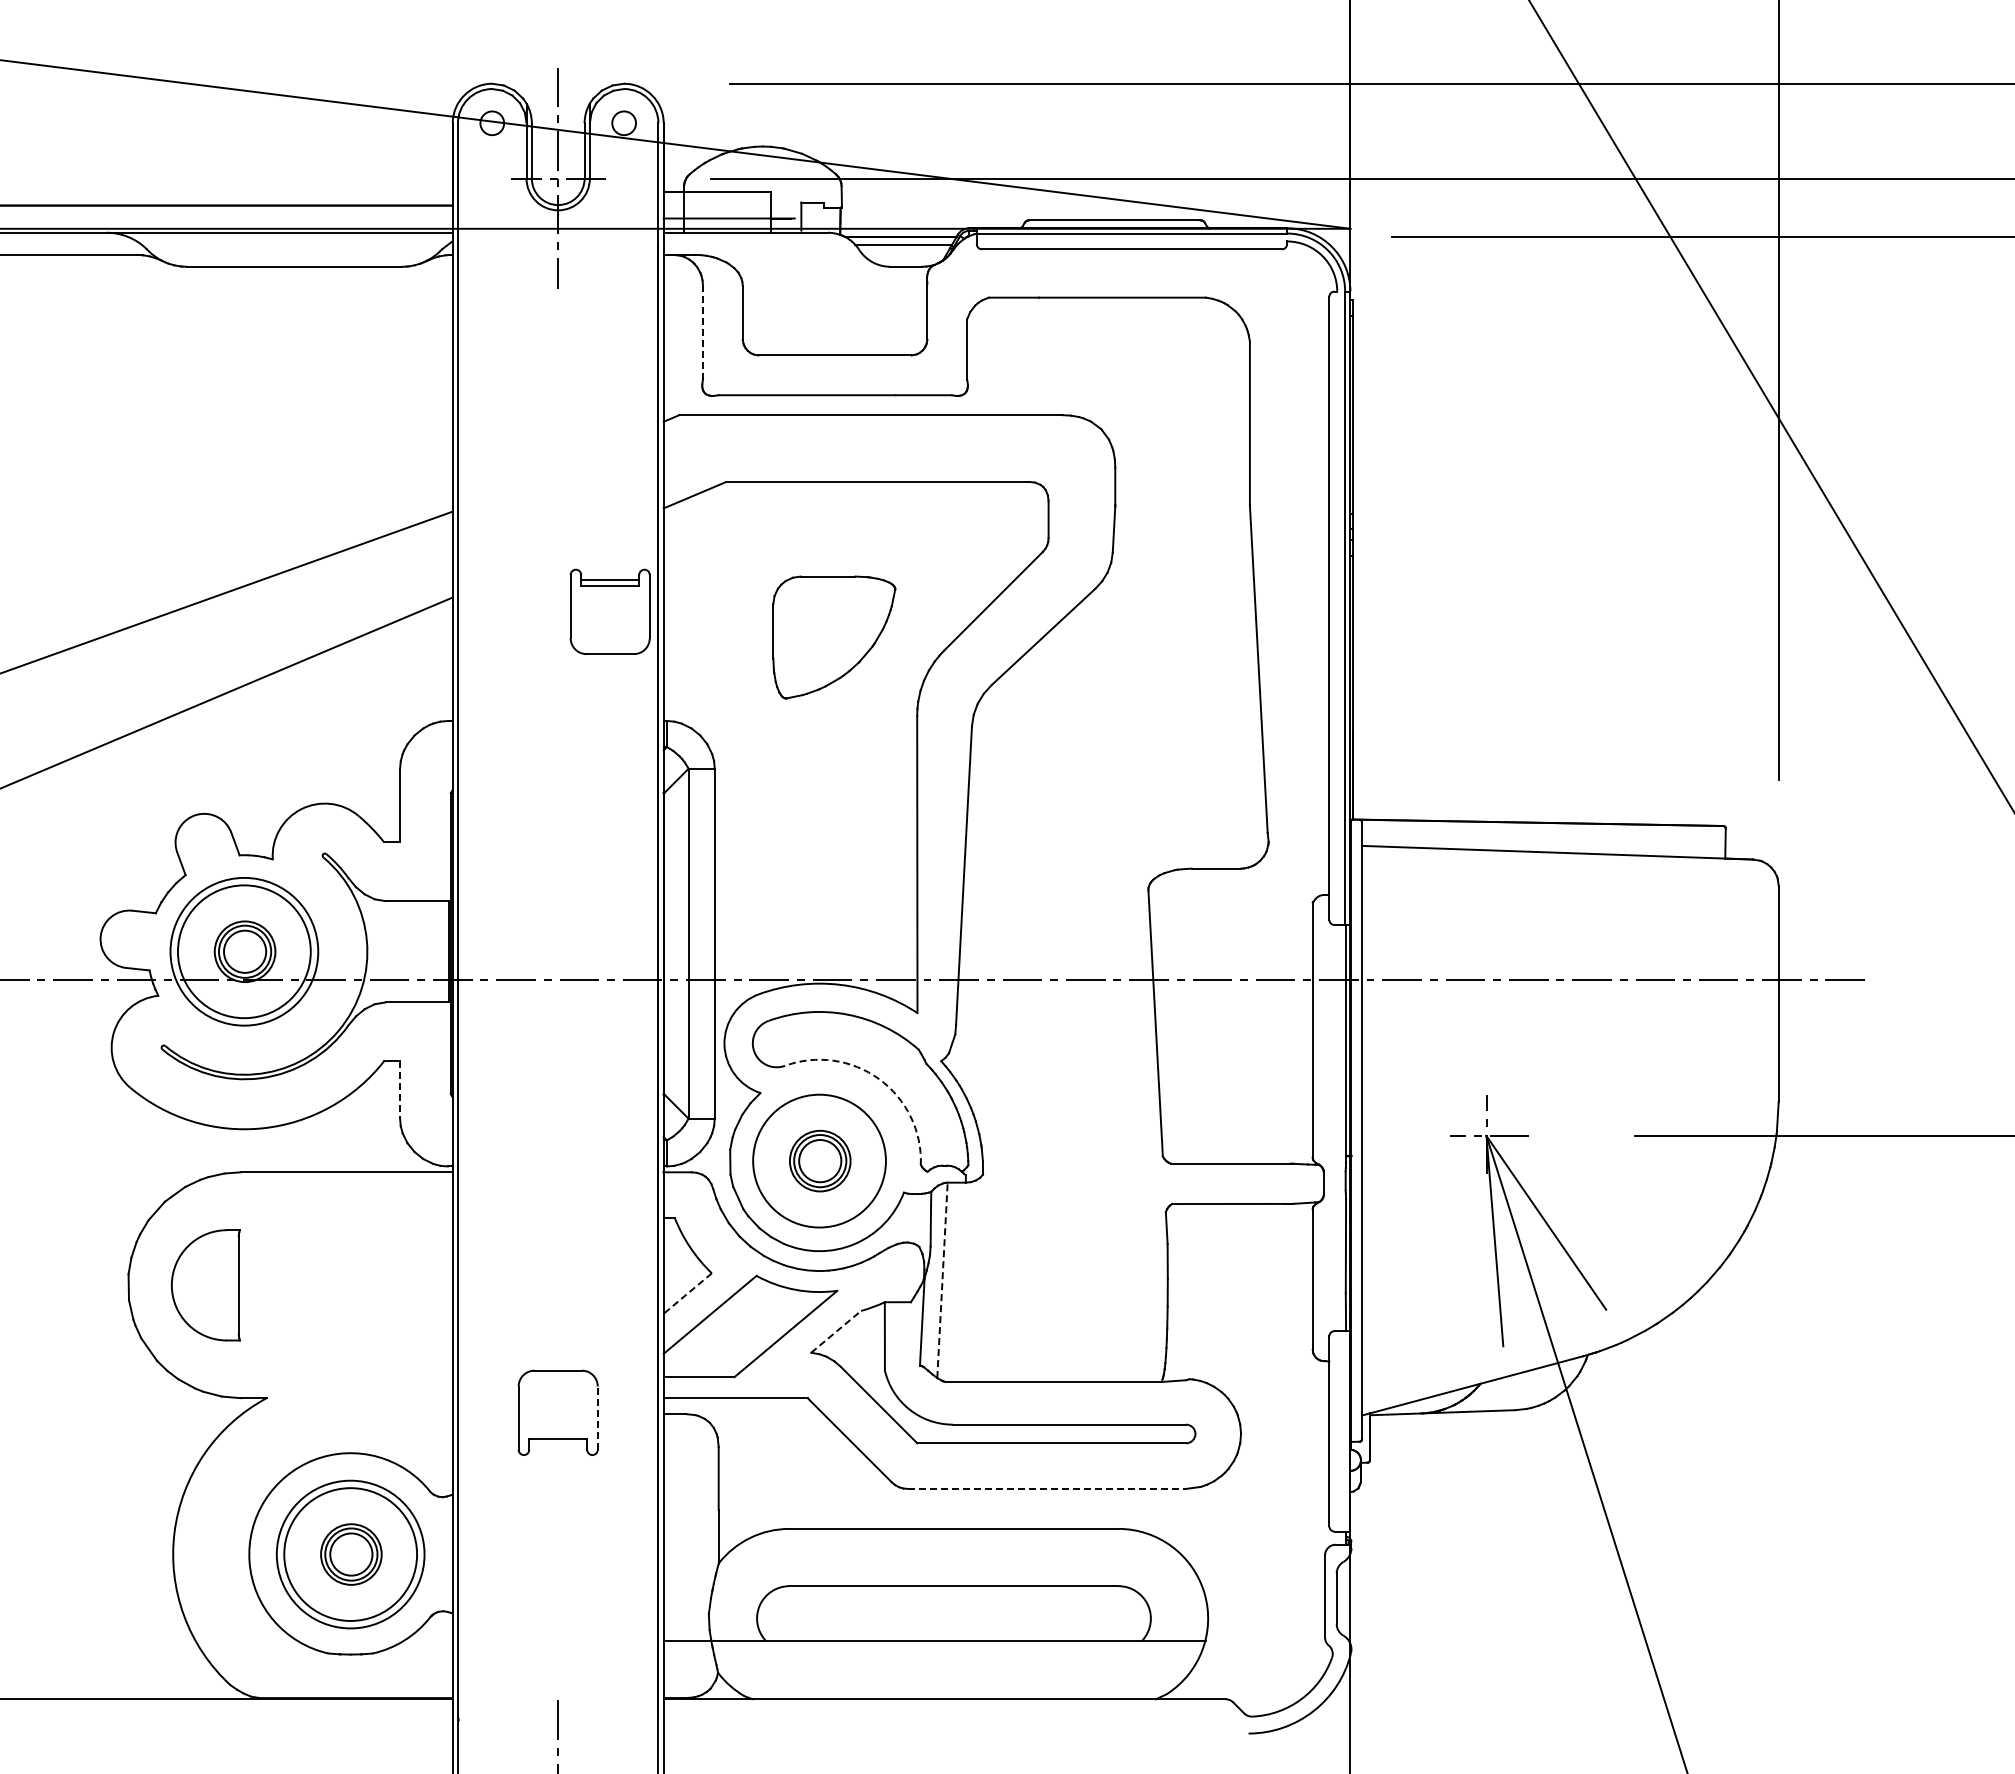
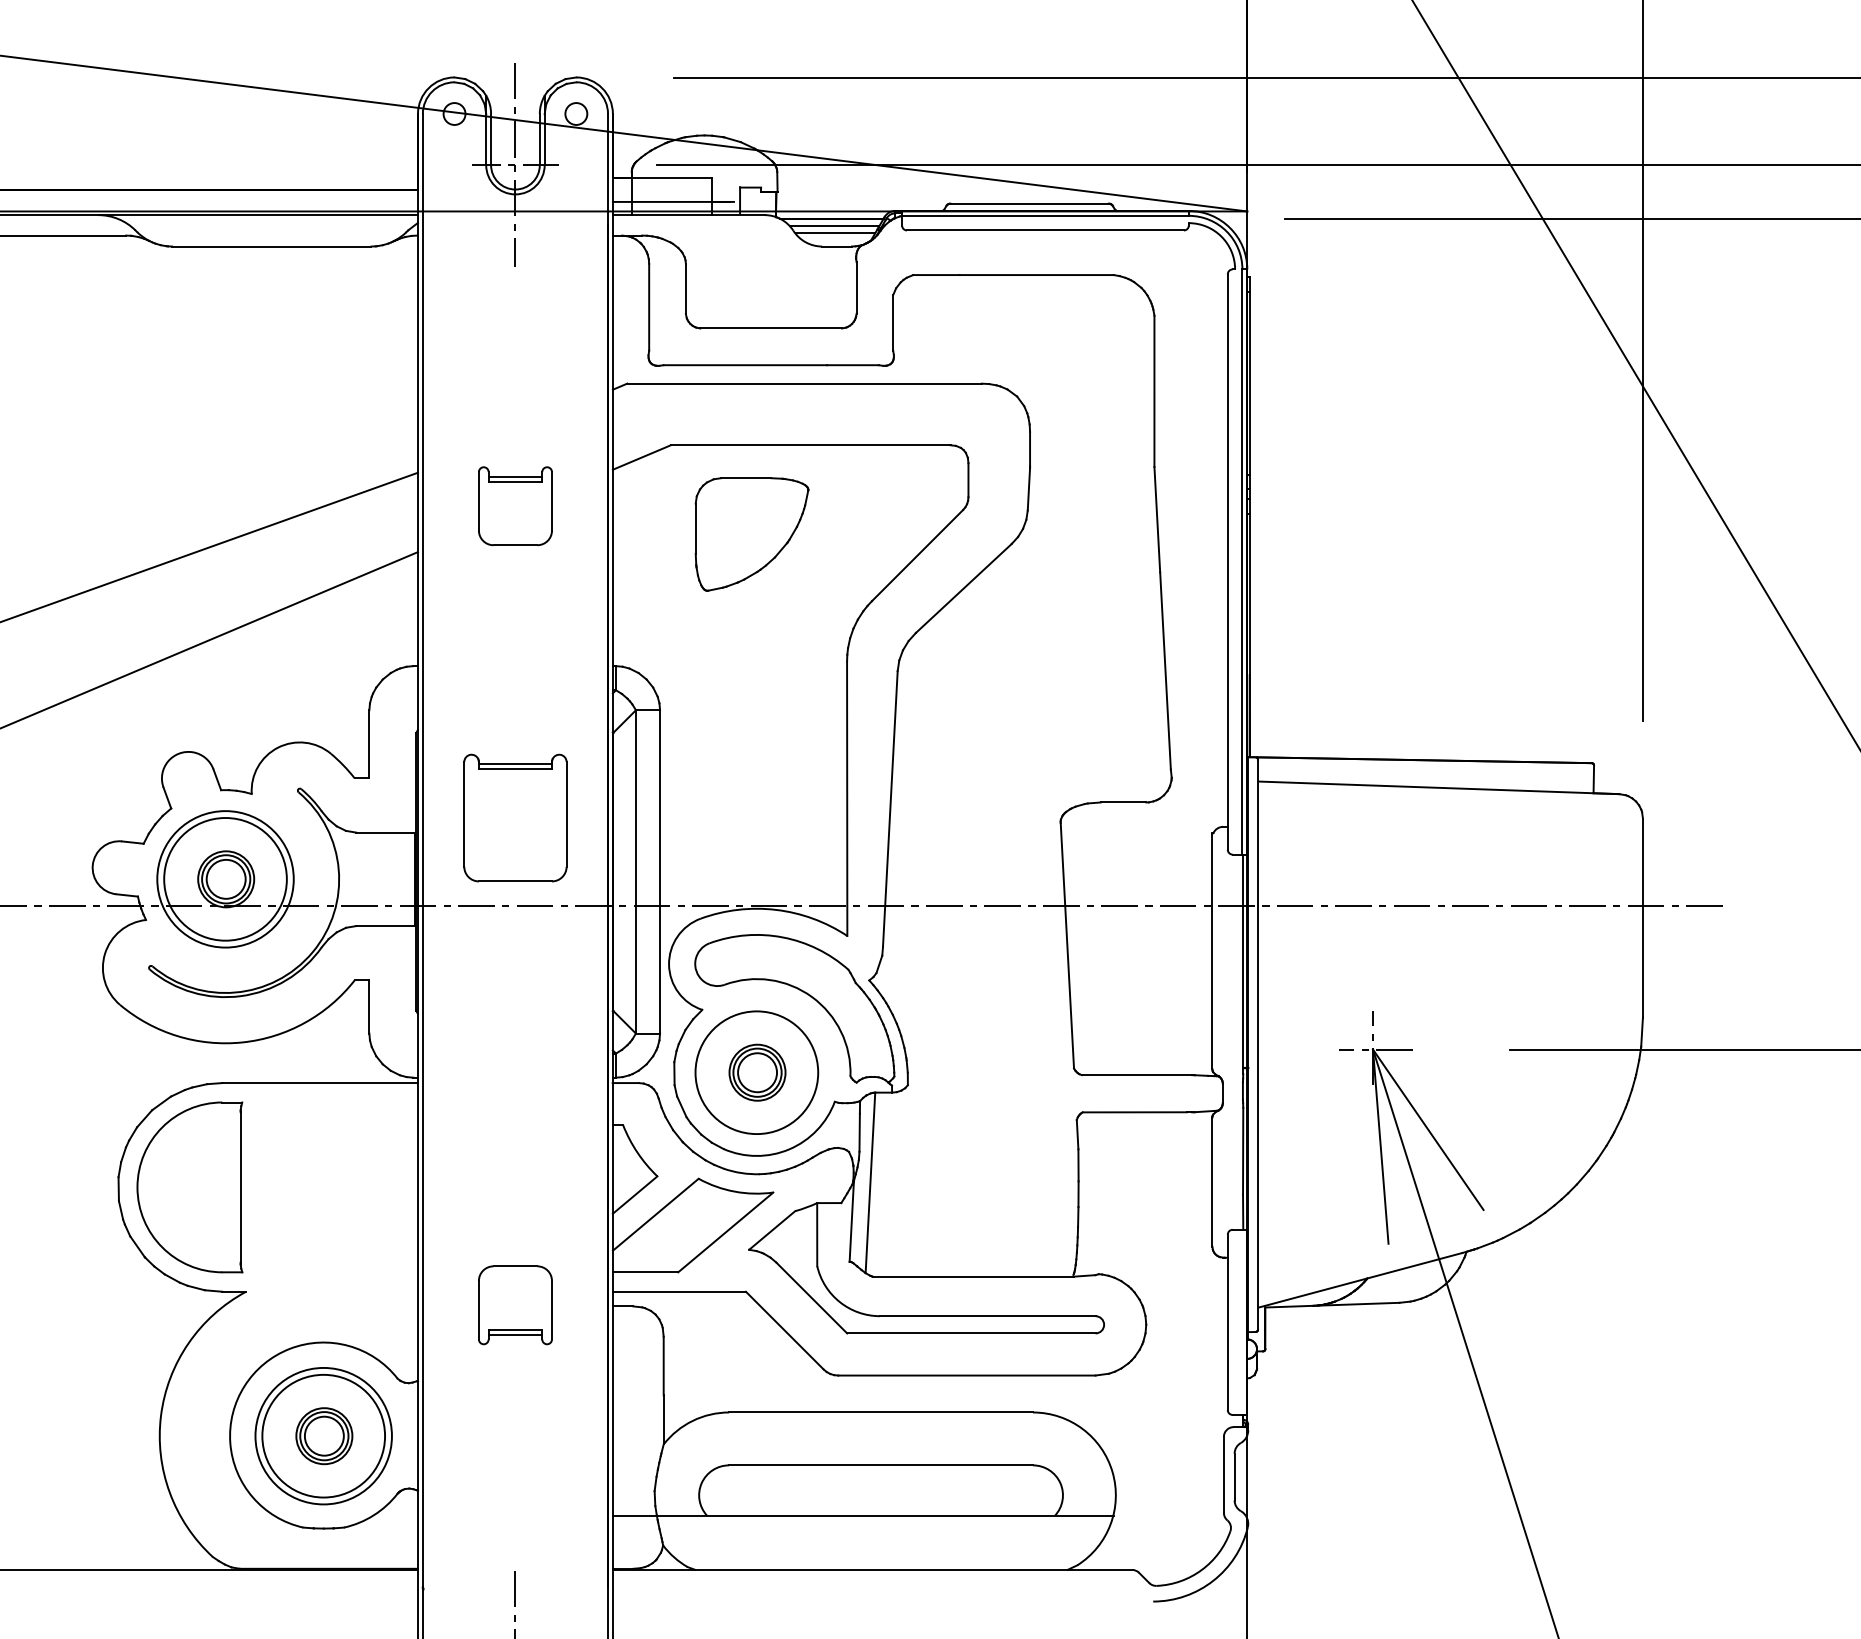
line: (904, 252) -> (835, 233), added
line: (702, 332) -> (648, 307), dashed -> solid
part: (609, 611) -> (514, 505), moved
part: (834, 637) -> (752, 534), moved
part: (558, 885) -> (515, 818), added
arc: (879, 1079) -> (812, 997), dashed -> solid
line: (400, 1089) -> (369, 1006), dashed -> solid
line: (942, 1280) -> (870, 1183), dashed -> solid
part: (205, 1285) -> (189, 1187), size x1.67
line: (687, 1293) -> (634, 1195), dashed -> solid
line: (836, 1331) -> (772, 1230), dashed -> solid
line: (597, 1418) -> (551, 1310), dashed -> solid
line: (558, 1444) -> (515, 1334), added
line: (1047, 1488) -> (967, 1375), dashed -> solid

